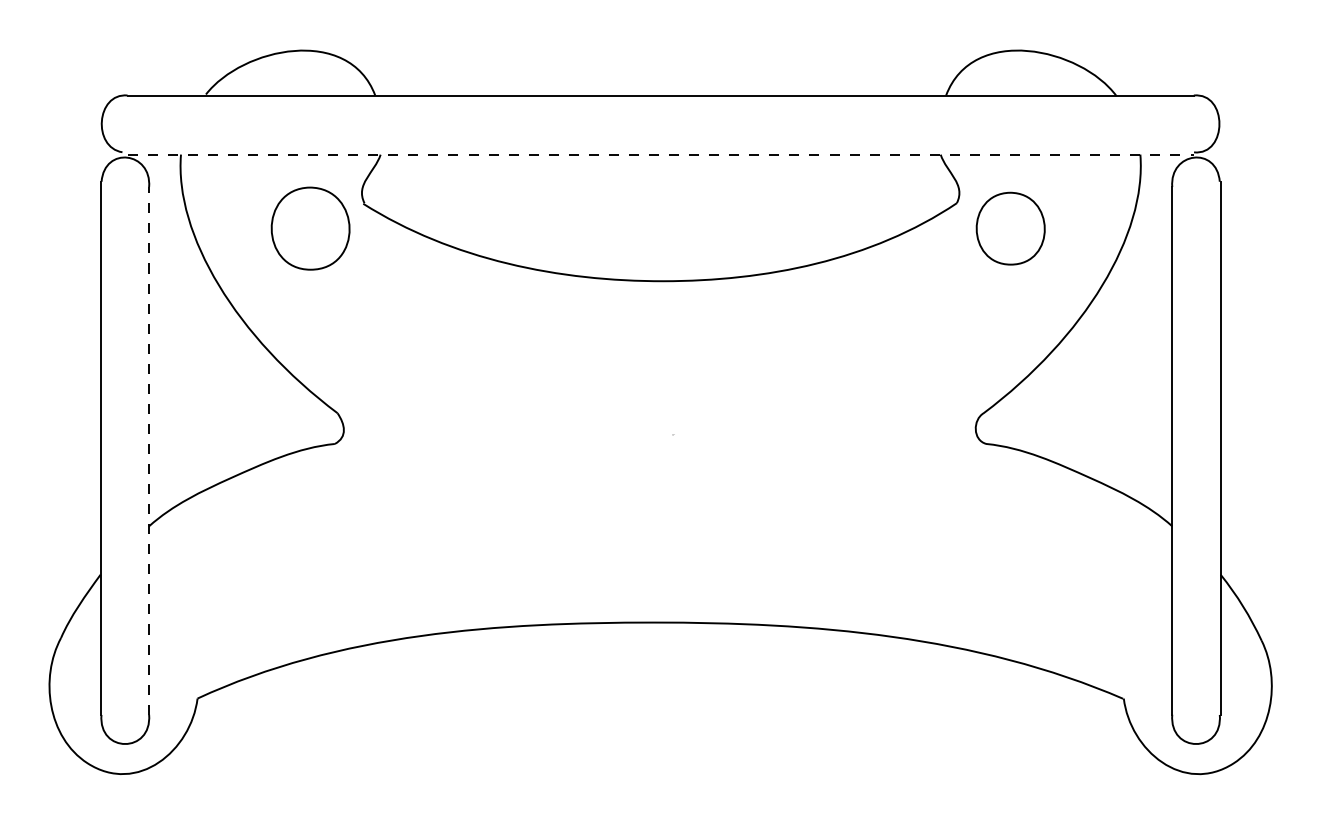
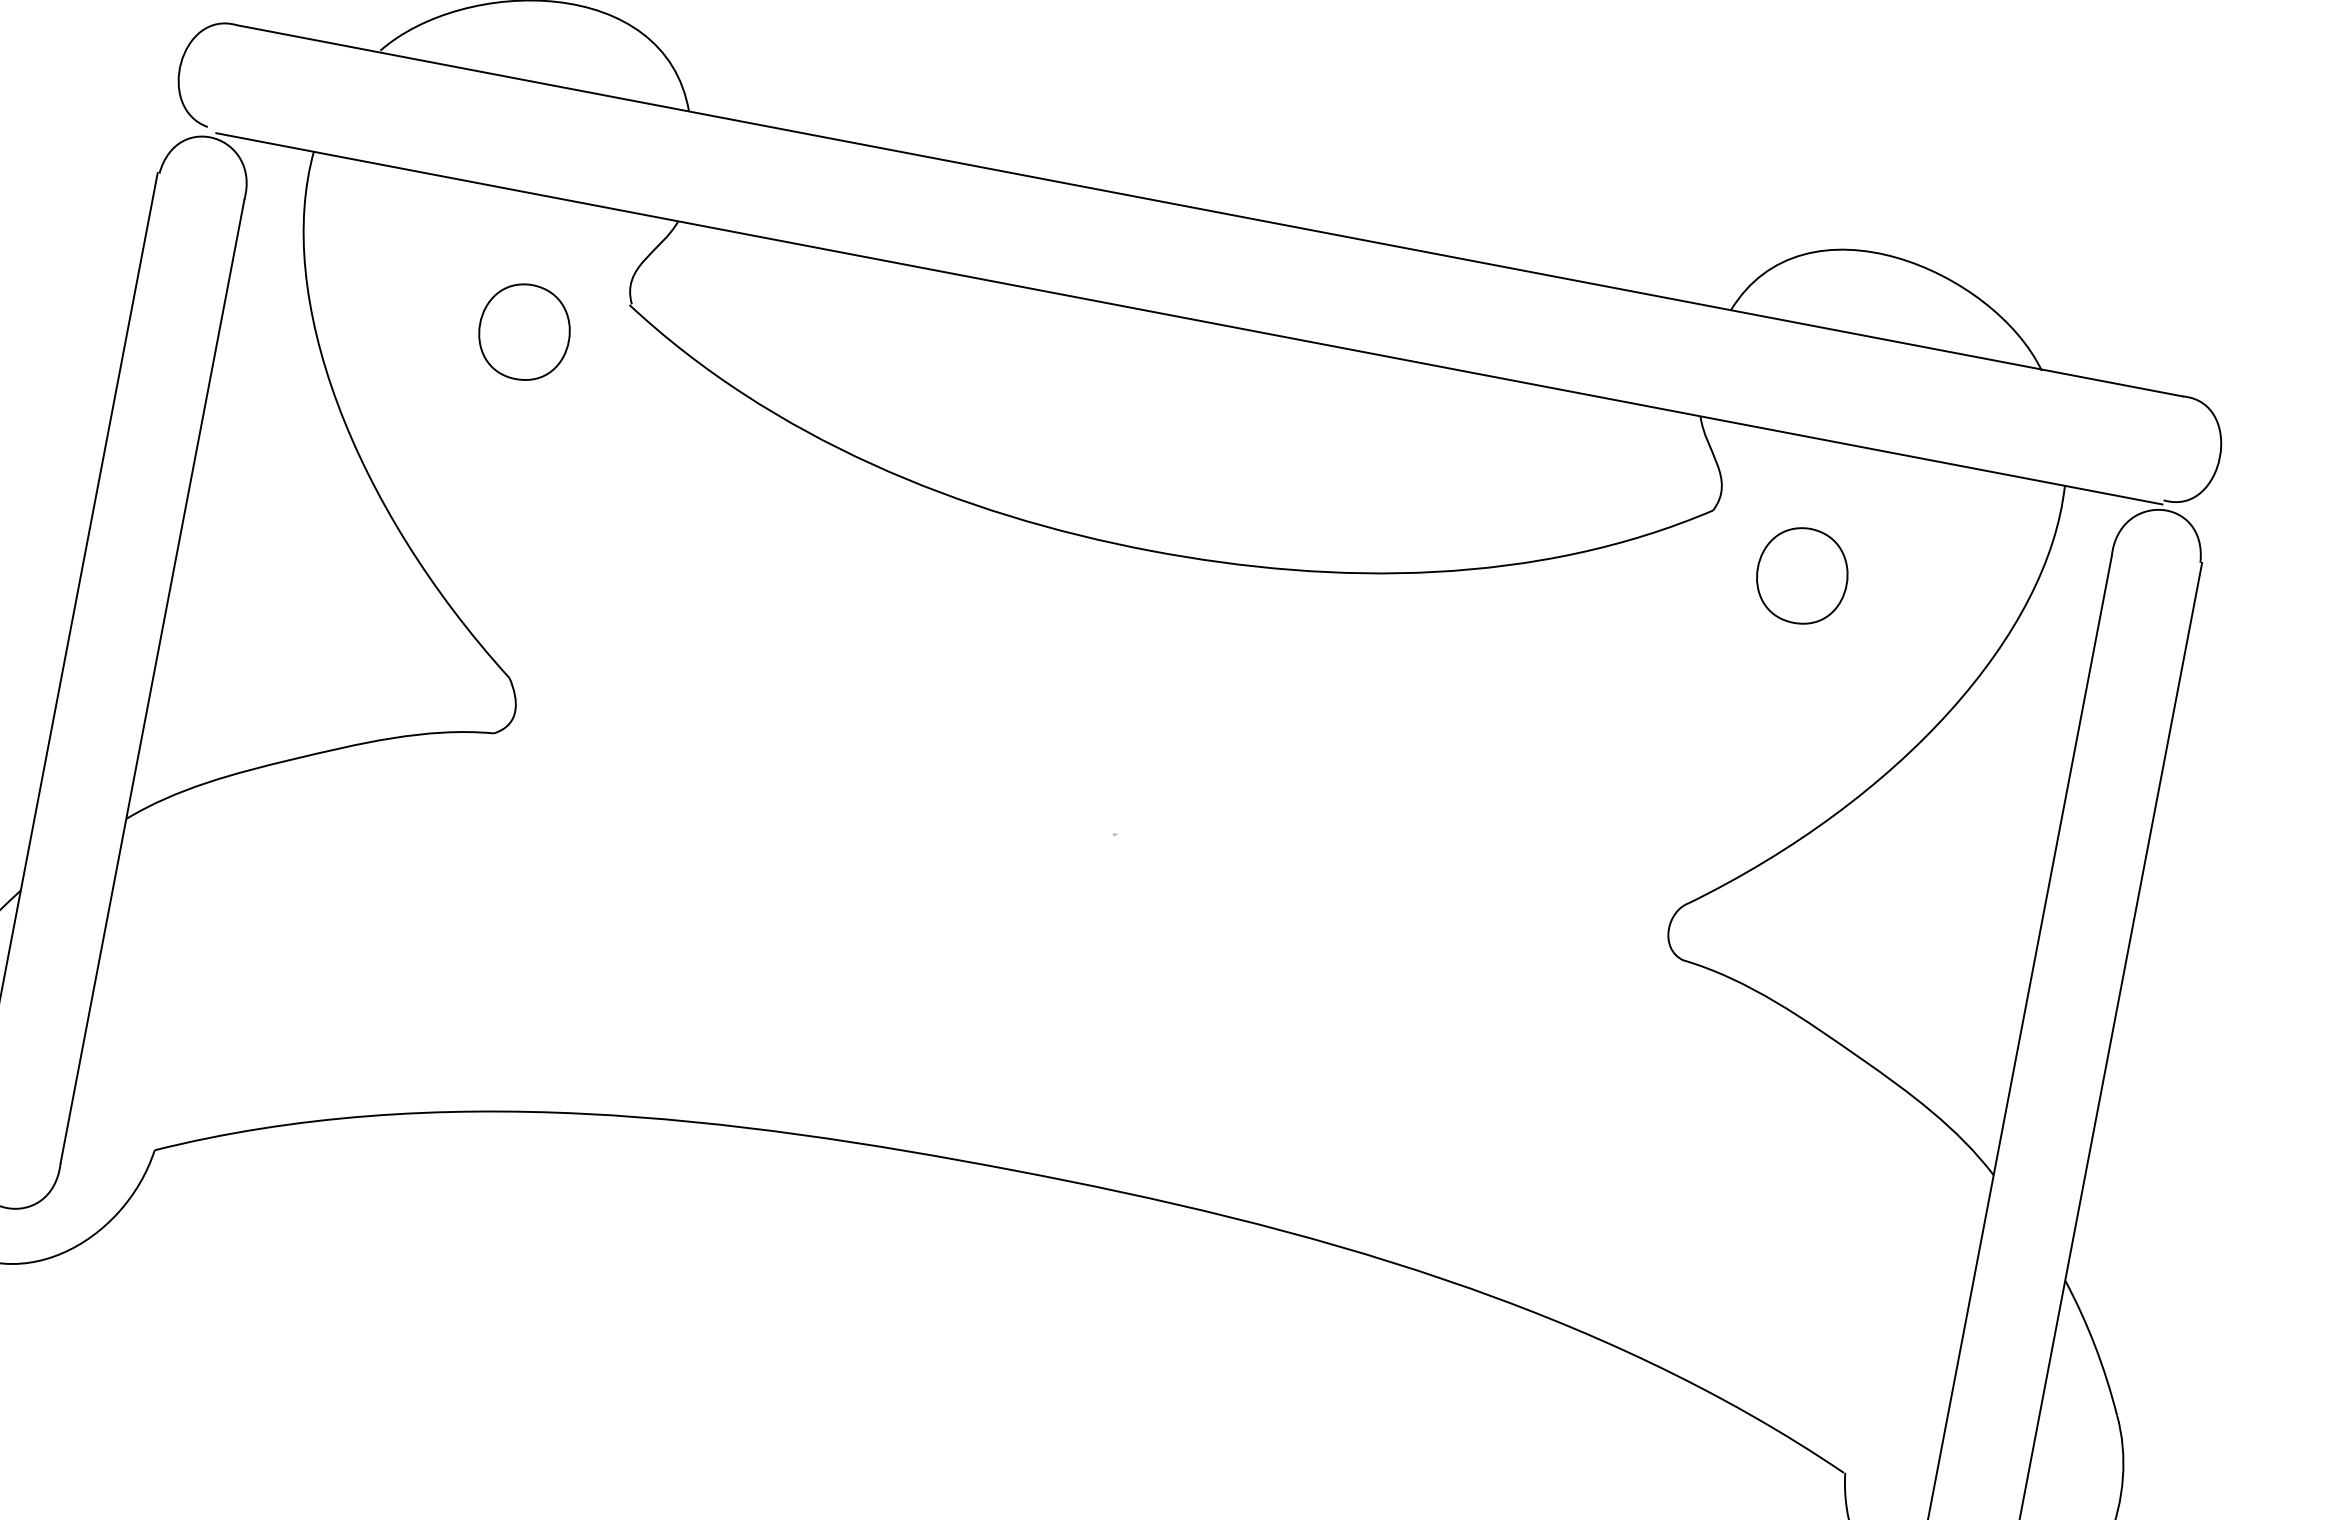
line: (661, 154) -> (1190, 318), dashed -> solid
part: (310, 228) -> (524, 331), size x0.62
part: (1010, 228) -> (1802, 575), size x0.71
line: (149, 450) -> (153, 680), dashed -> solid

